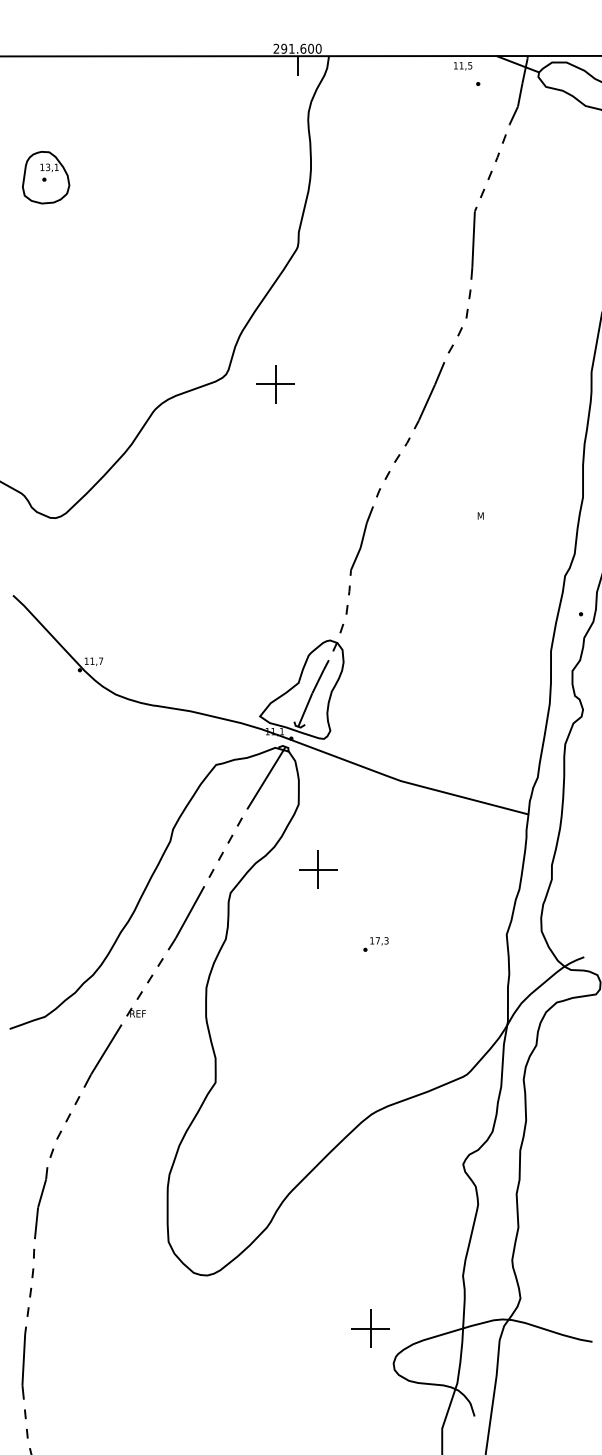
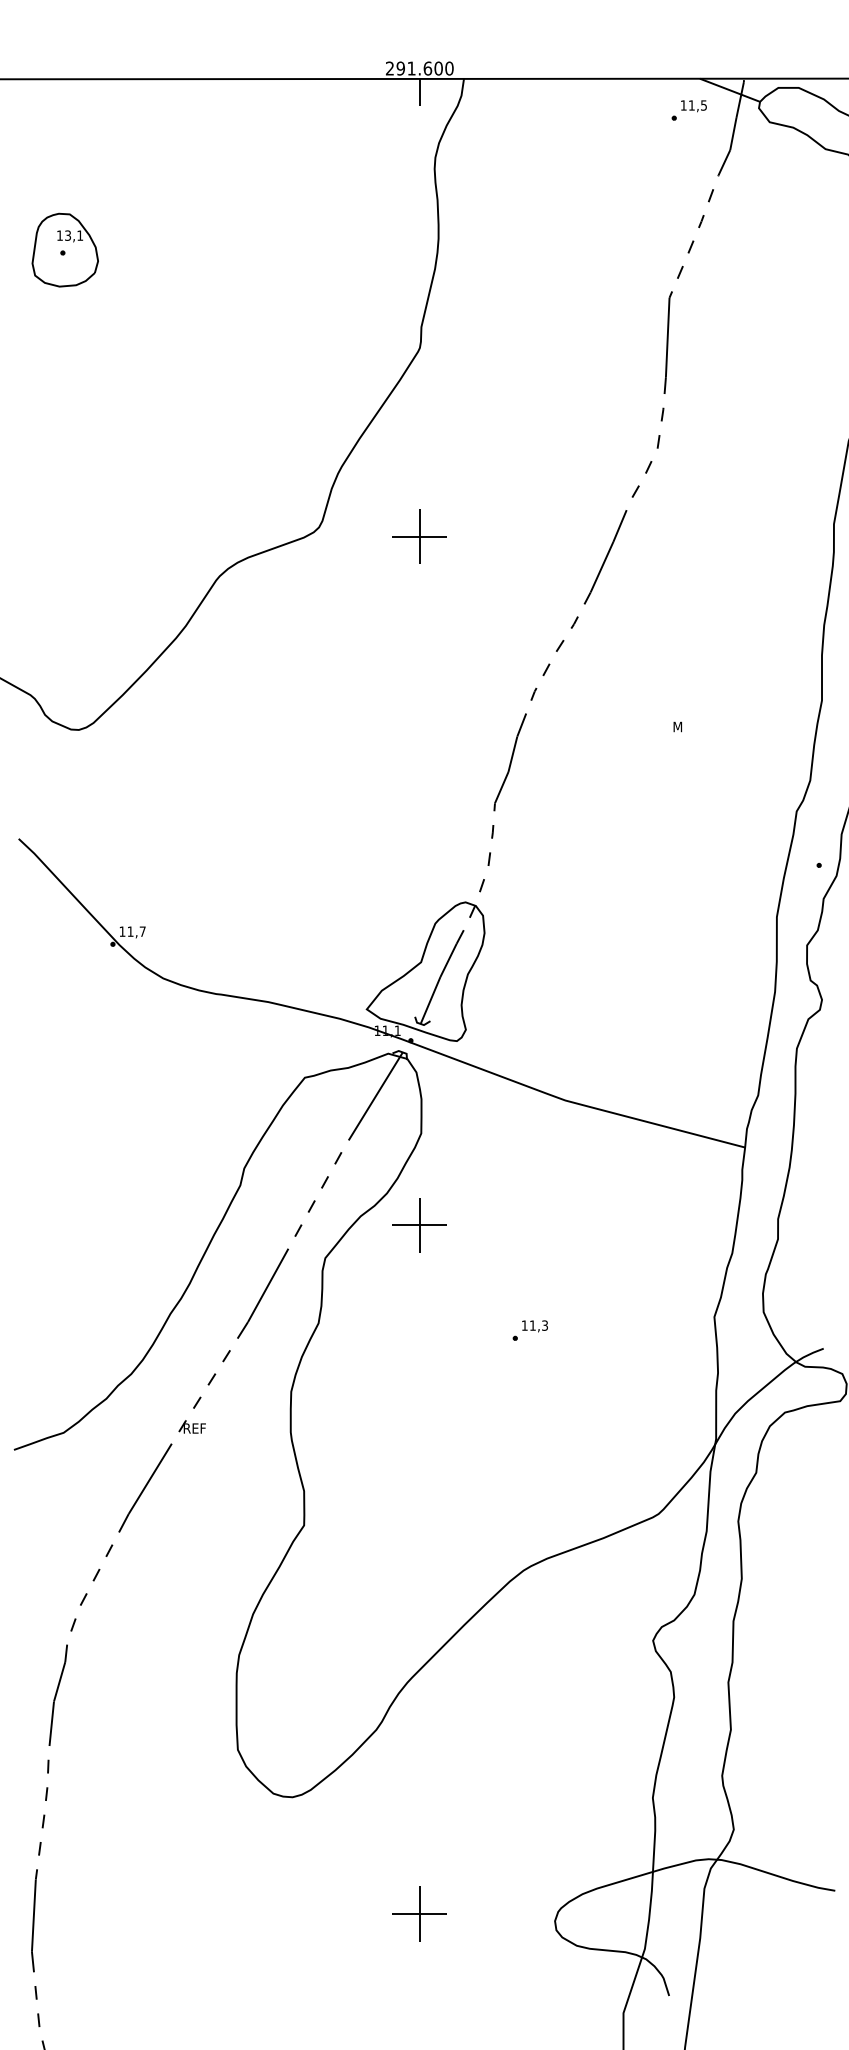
text: (462, 66) -> (693, 106), moved
part: (275, 384) -> (419, 536), moved
part: (318, 869) -> (419, 1225), moved
text: (377, 940) -> (532, 1325), 17,3 -> 11,3
part: (370, 1328) -> (419, 1913), moved

